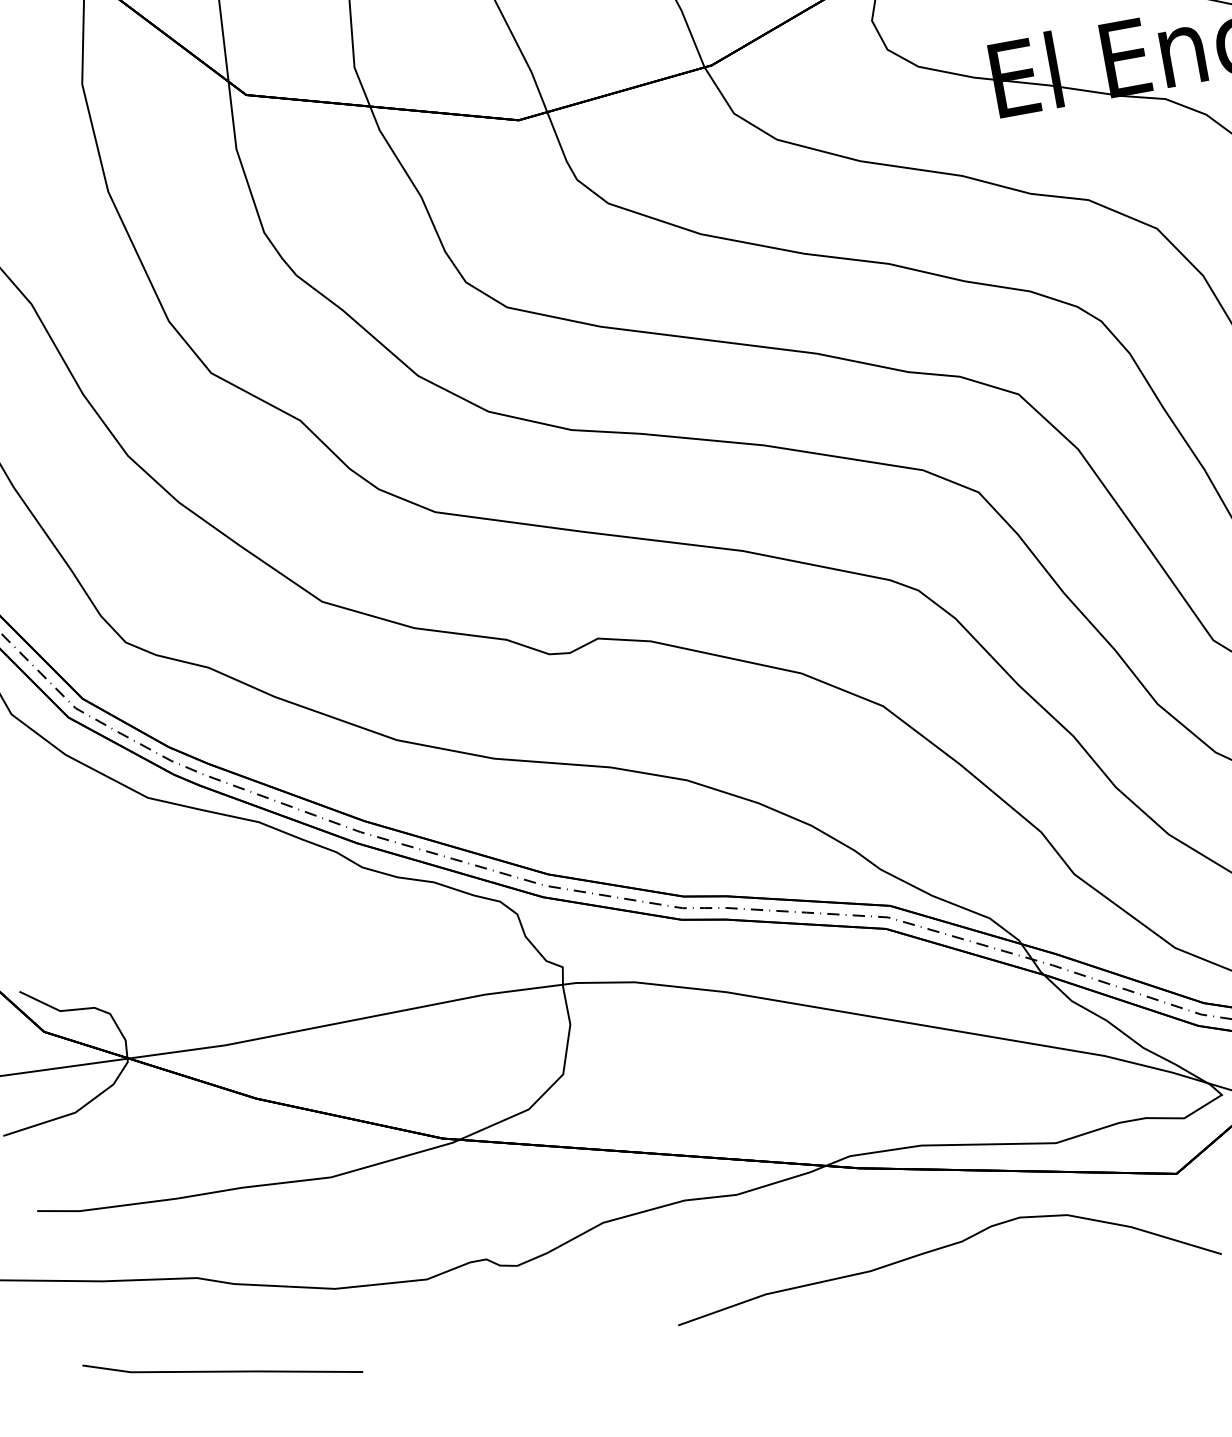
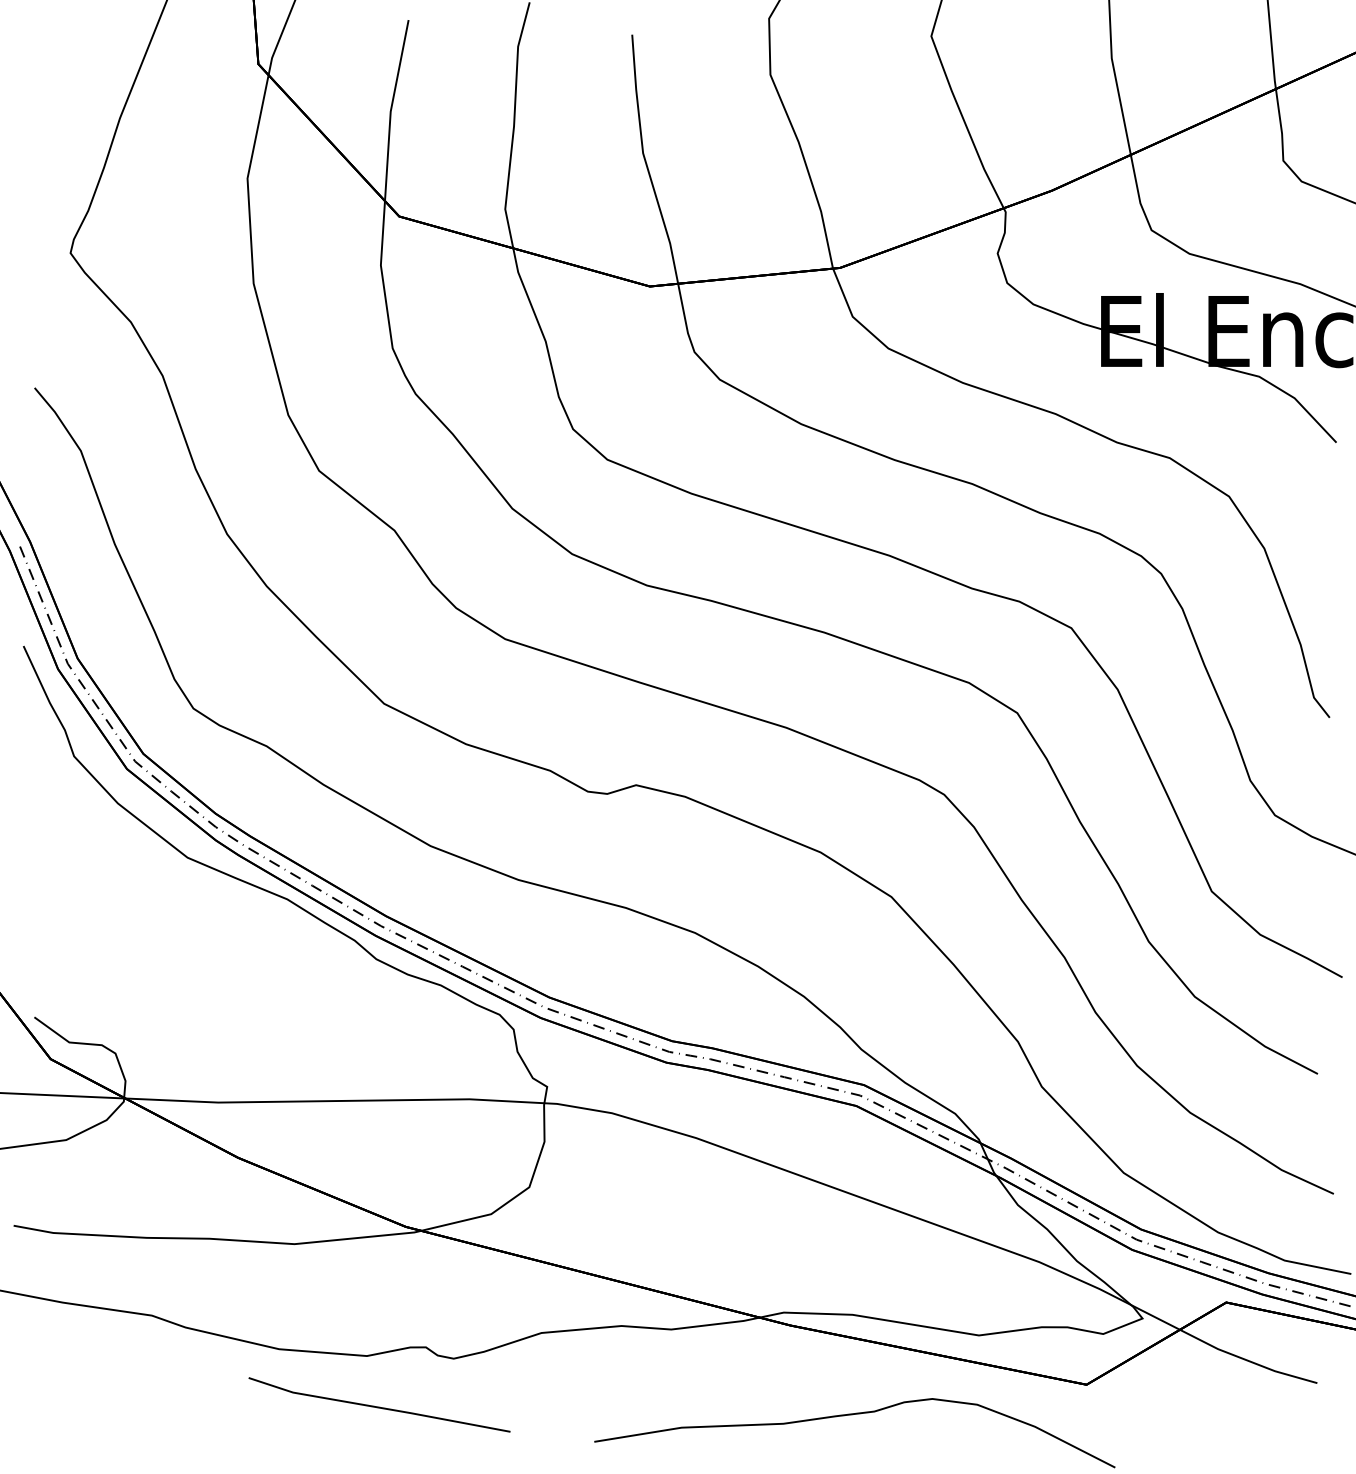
line: (222, 1370) -> (379, 1406), moved

